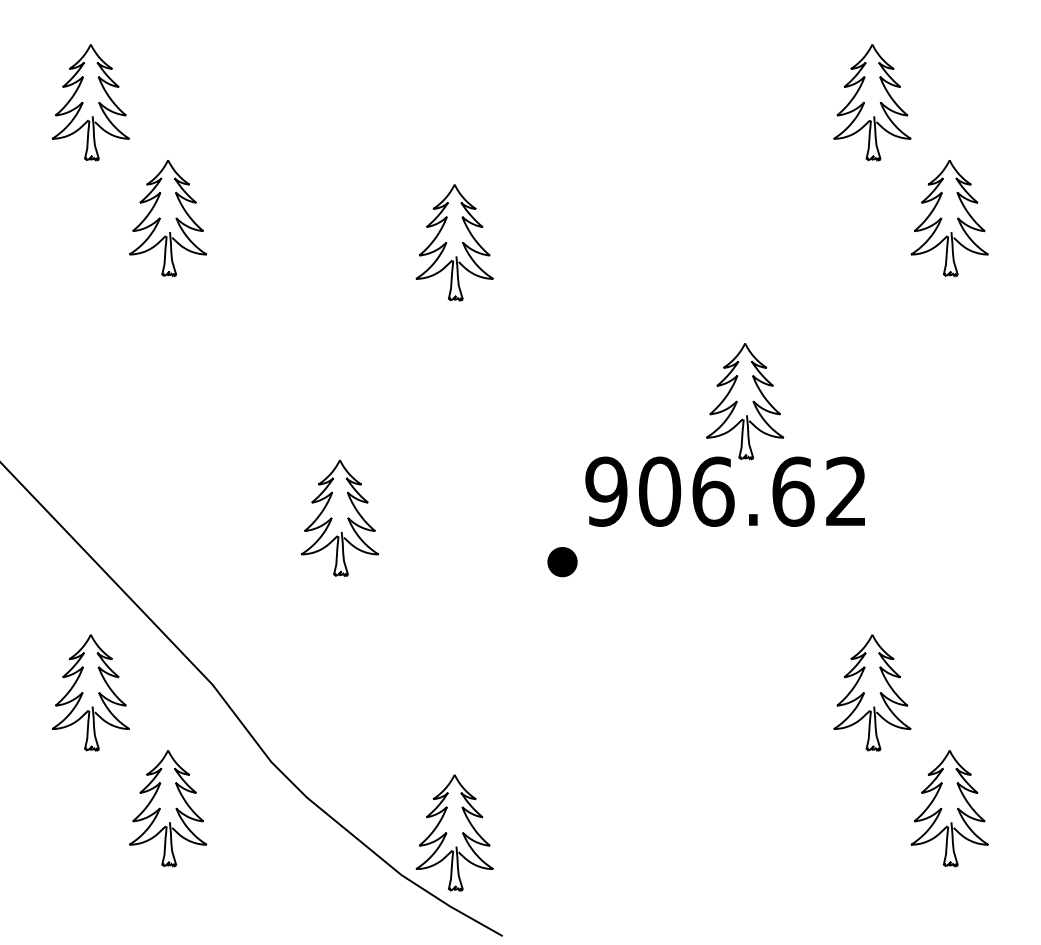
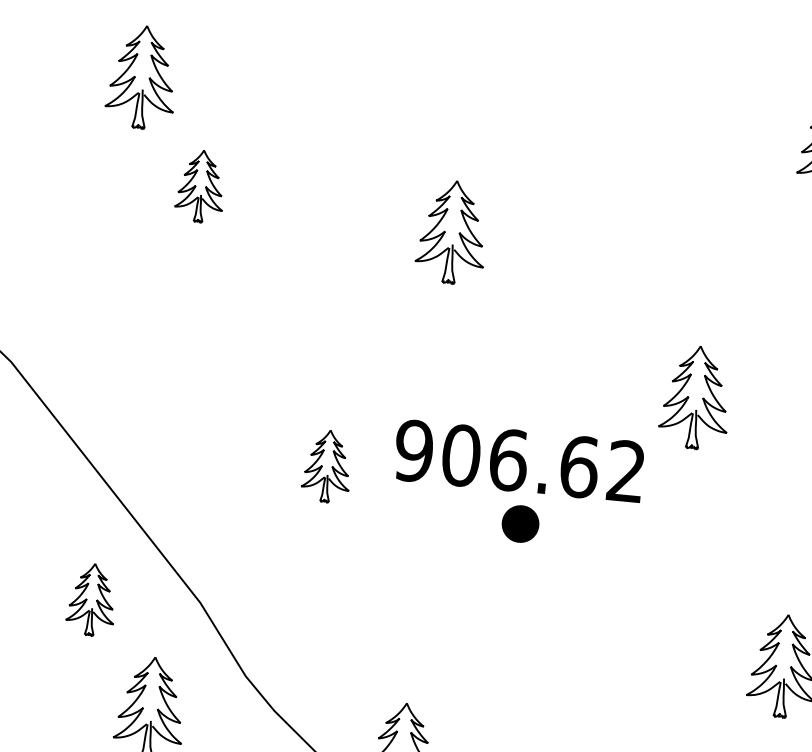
part: (167, 218) -> (200, 186), size x0.7
text: (724, 491) -> (518, 460), moved
part: (339, 517) -> (326, 465), size x0.7
part: (562, 562) -> (520, 524), size x1.4
part: (90, 692) -> (91, 599), size x0.7

